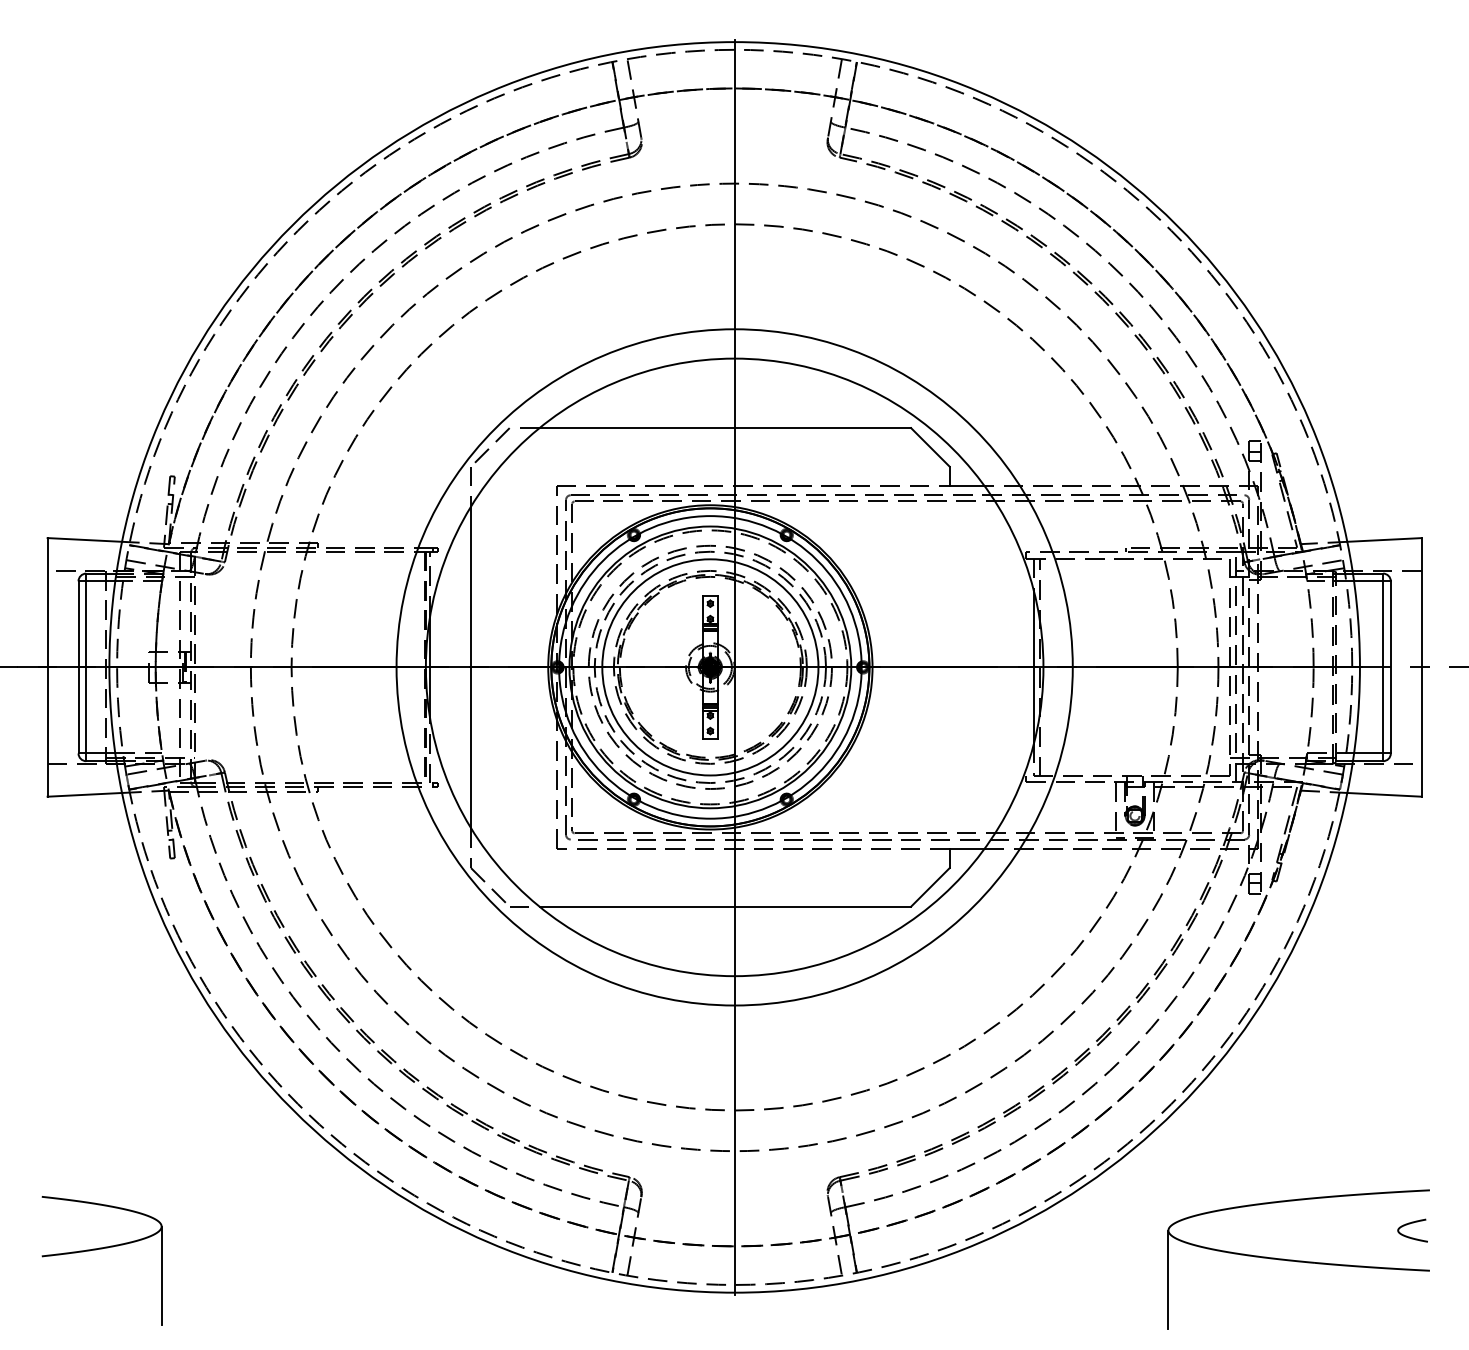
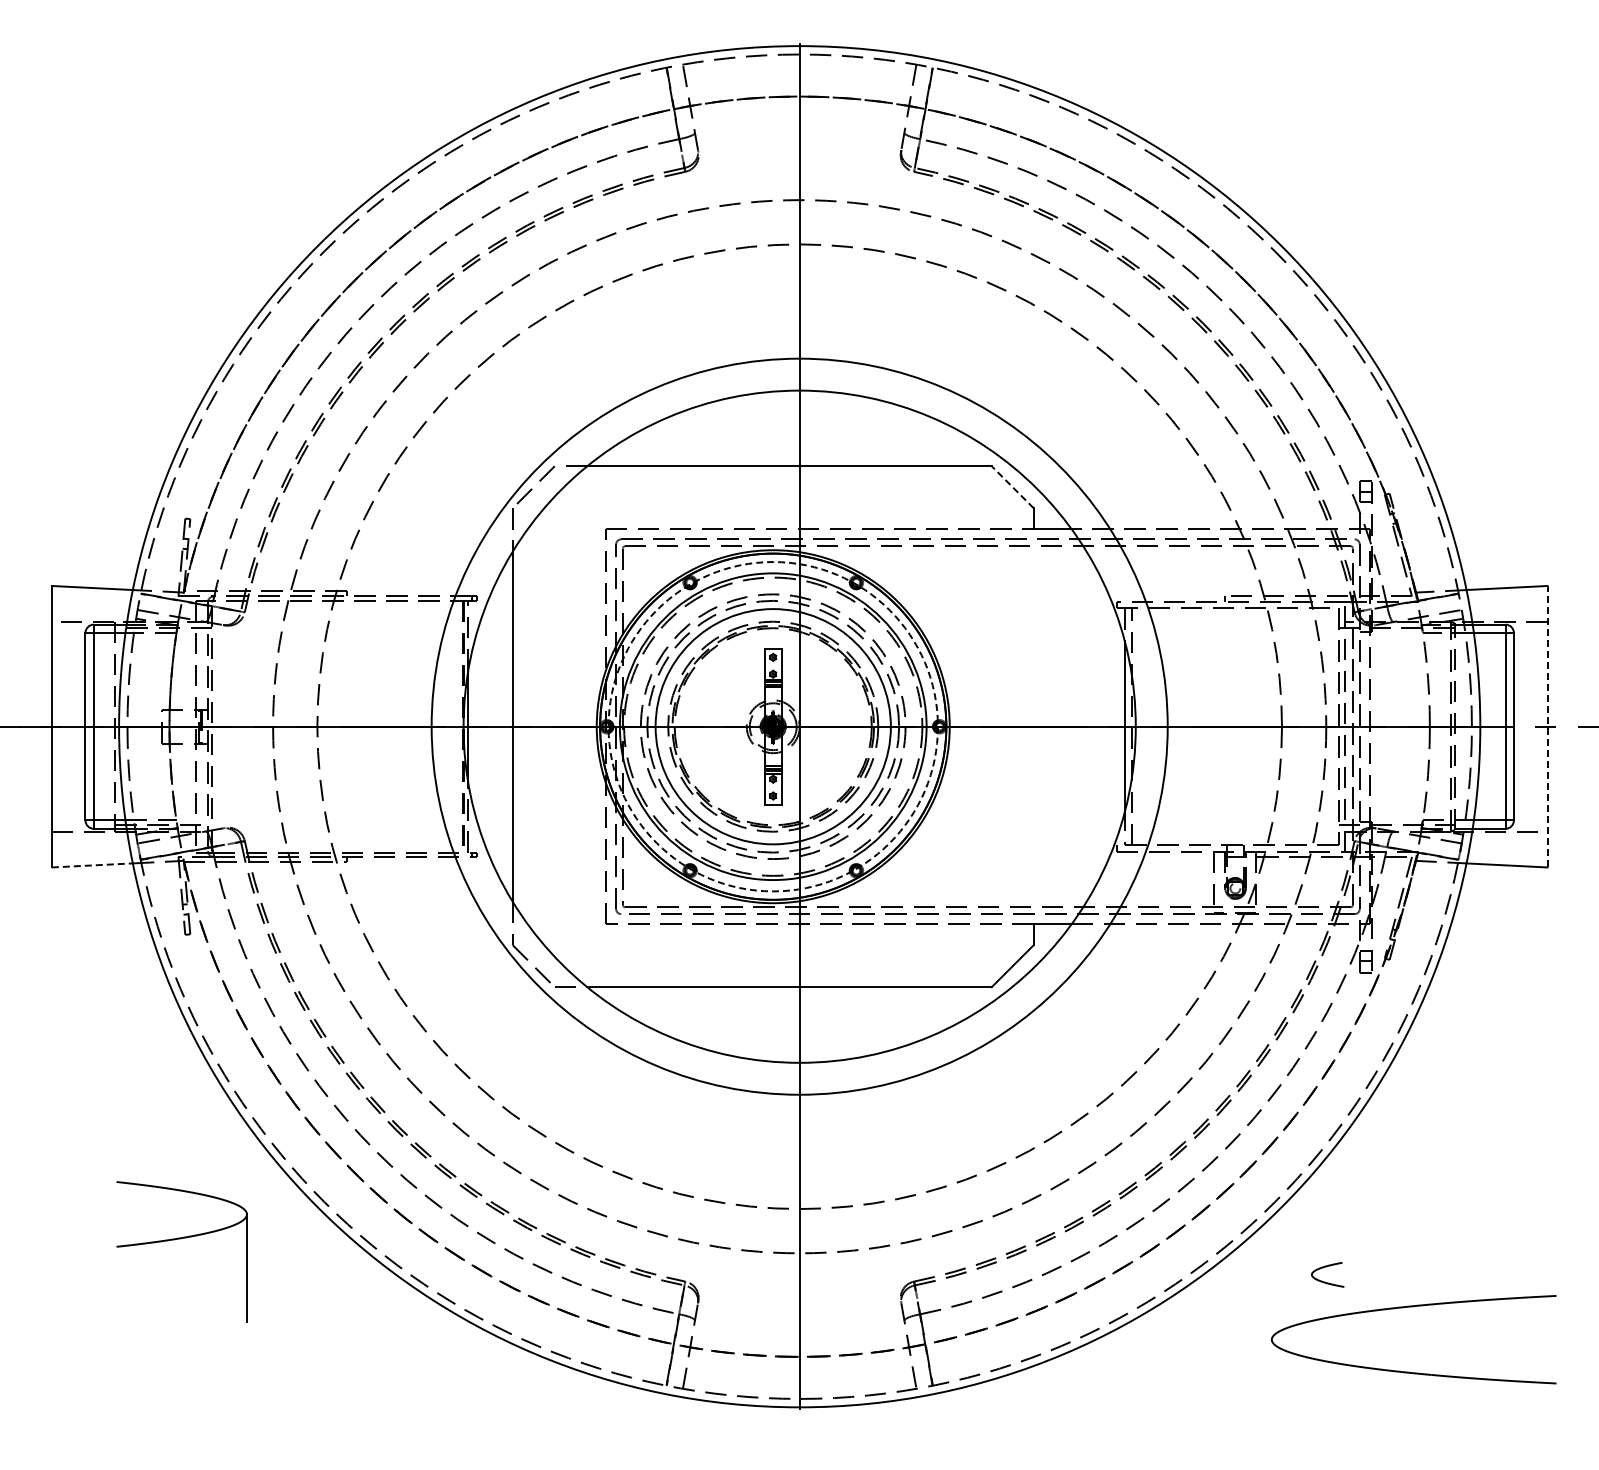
line: (930, 447) -> (1012, 487), solid -> dashed
circle: (709, 667) -> (772, 726), solid -> dashed
line: (1421, 667) -> (1547, 726), solid -> dashed
line: (84, 794) -> (92, 865), solid -> dashed
curve: (1411, 1223) -> (1326, 1267), moved
part: (100, 1249) -> (180, 1239), moved
line: (1168, 1279) -> (1271, 1392), removed

